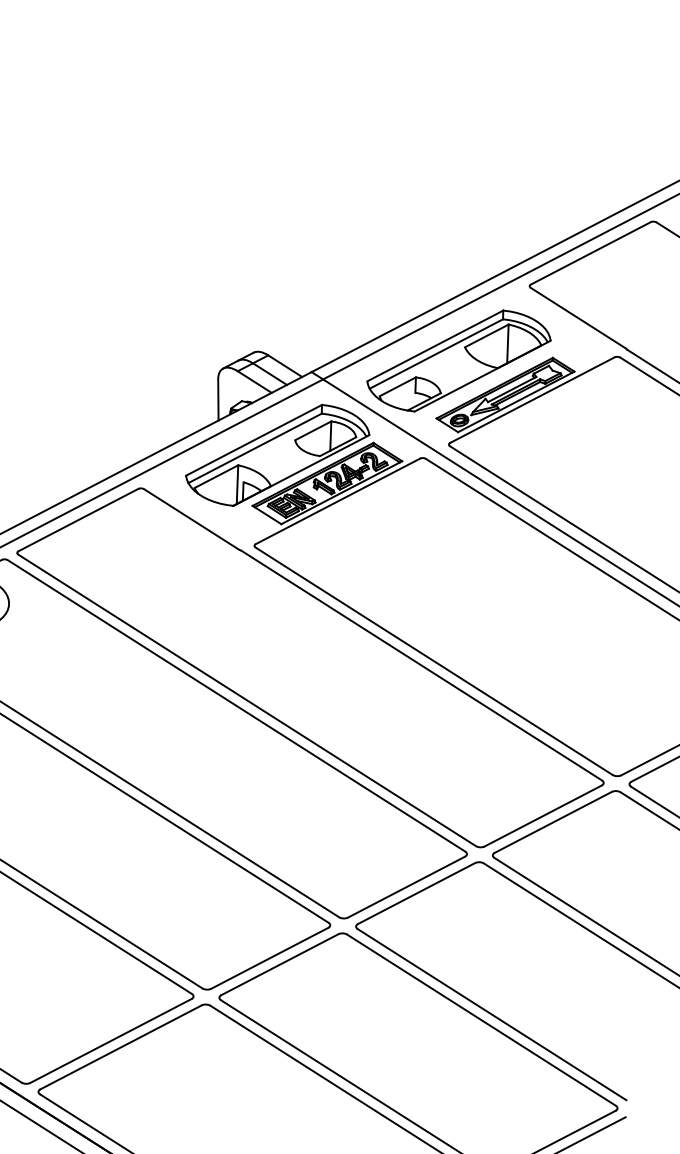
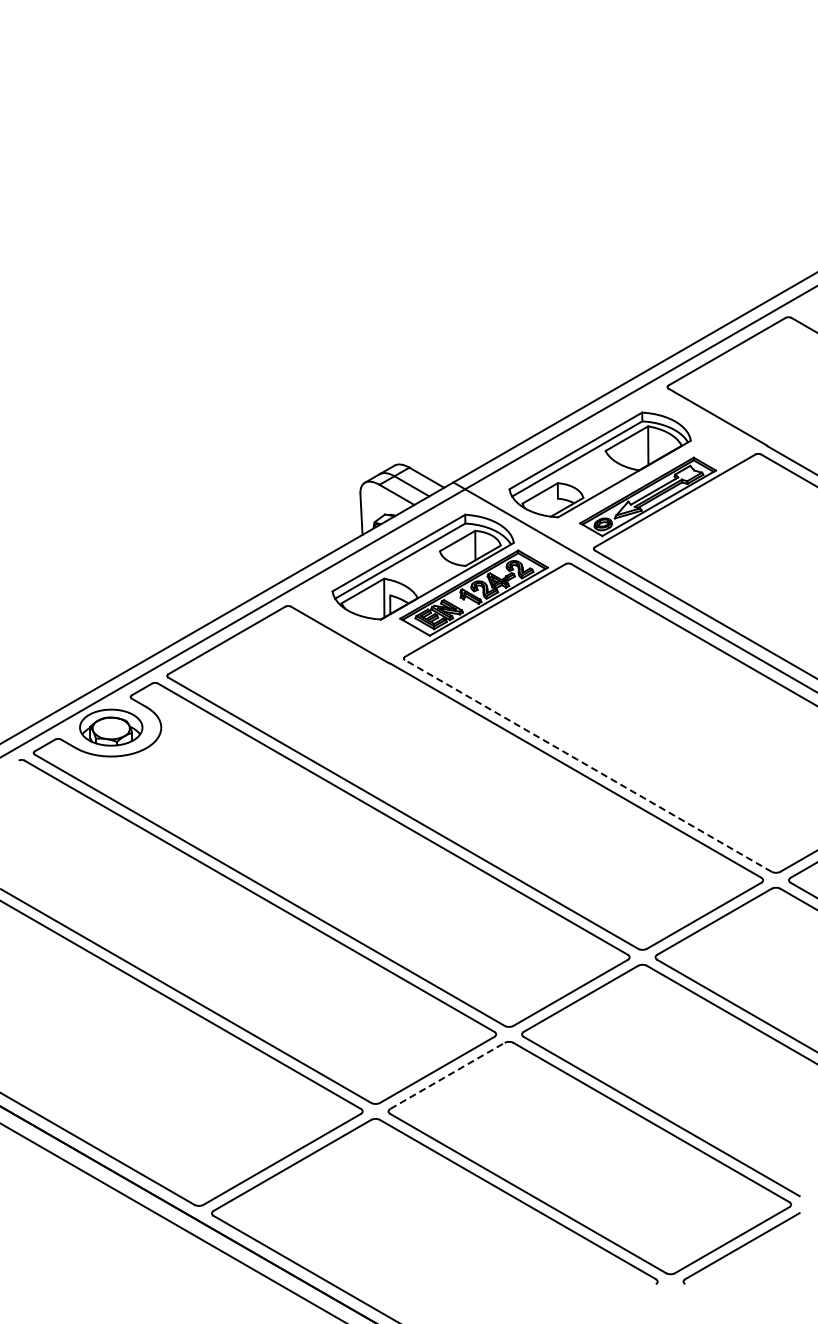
line: (434, 660) -> (588, 765), solid -> dashed
line: (279, 964) -> (447, 1075), solid -> dashed

